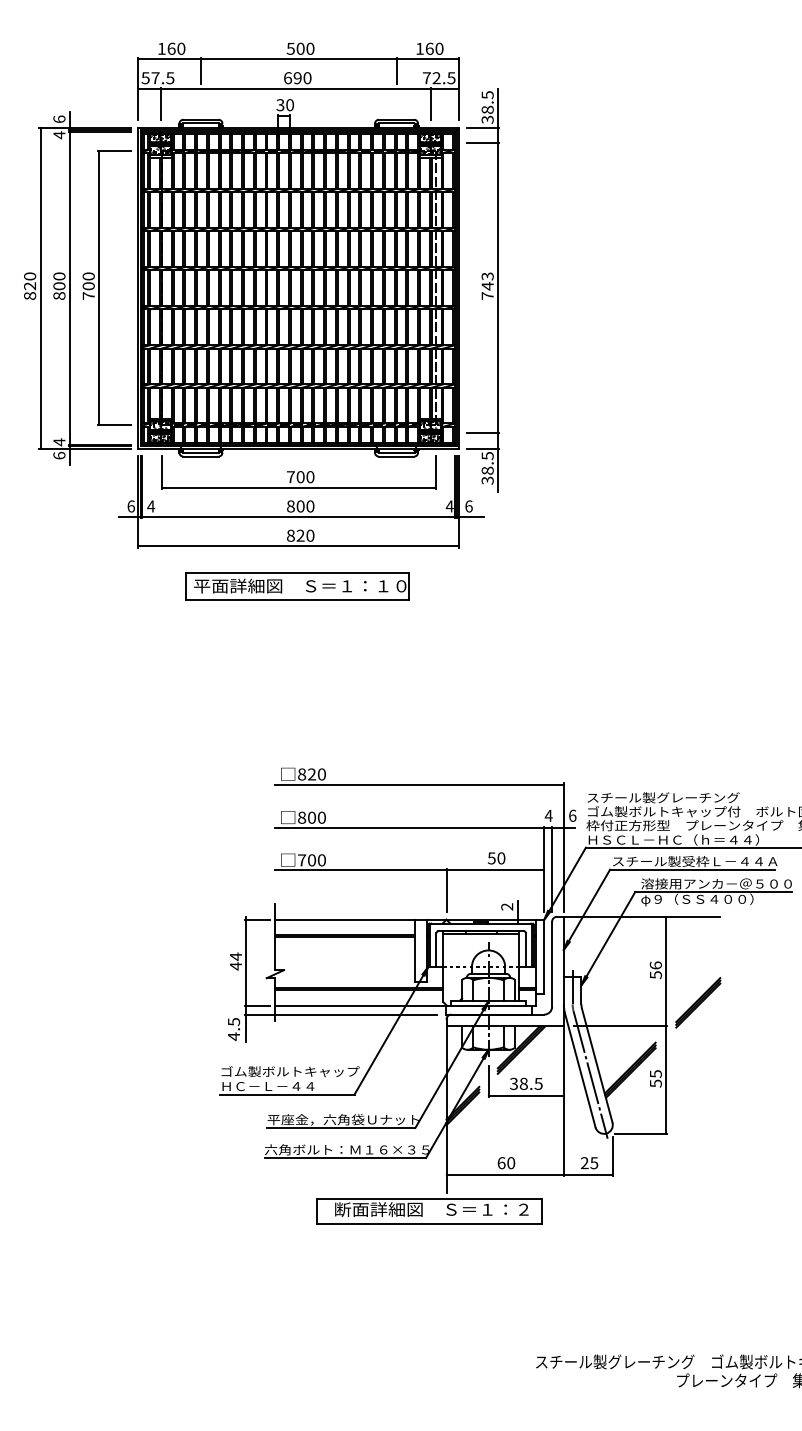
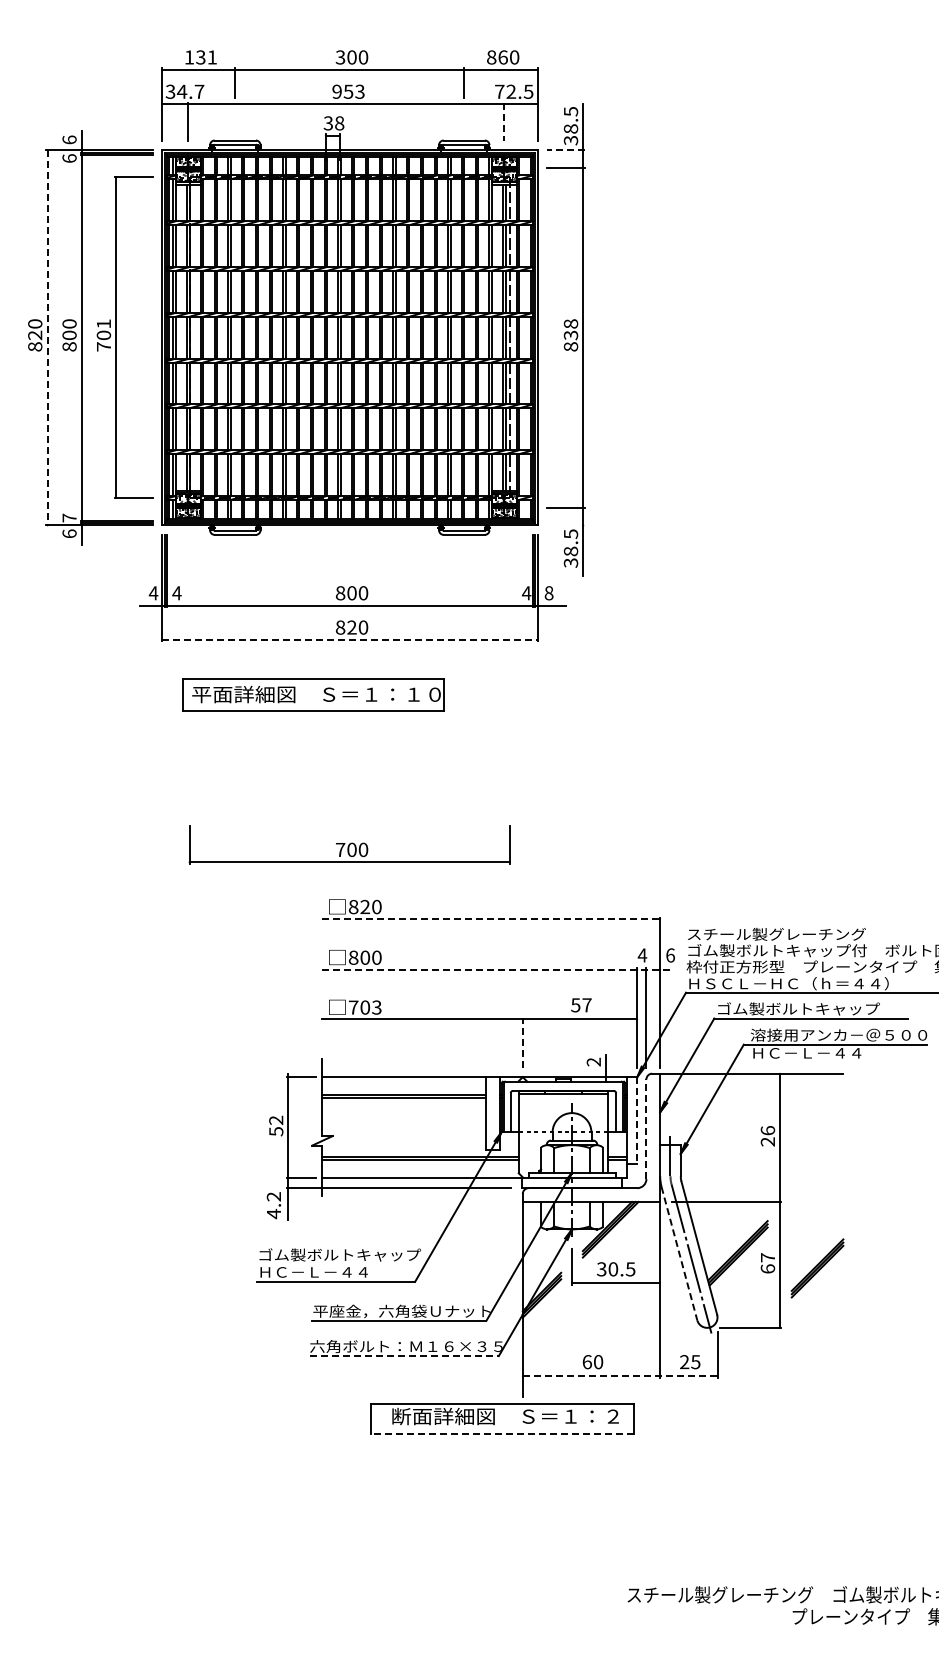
text: (176, 48) -> (206, 57), 160 -> 131
text: (290, 48) -> (340, 56), 500 -> 300
text: (419, 48) -> (491, 57), 160 -> 860
text: (158, 77) -> (185, 91), 57.5 -> 34.7
text: (297, 77) -> (348, 91), 690 -> 953
line: (430, 104) -> (504, 122), solid -> dashed
text: (289, 105) -> (339, 123), 30 -> 38
line: (482, 127) -> (565, 149), solid -> dashed
text: (59, 135) -> (69, 158), 4 -> 6
text: (88, 276) -> (103, 323), 700 -> 701
text: (487, 286) -> (570, 335), 743 -> 838
line: (40, 288) -> (47, 337), solid -> dashed
text: (59, 441) -> (69, 517), 4 -> 7
line: (482, 448) -> (565, 525), removed
part: (298, 472) -> (349, 844), moved
text: (131, 506) -> (153, 593), 6 -> 4
text: (468, 506) -> (548, 593), 6 -> 8
line: (298, 545) -> (349, 639), solid -> dashed
part: (297, 586) -> (313, 694), moved
line: (419, 784) -> (491, 918), solid -> dashed
line: (424, 827) -> (497, 969), solid -> dashed
text: (500, 858) -> (586, 1005), 50 -> 57
text: (321, 860) -> (376, 1007), 700 -> 703
text: (694, 861) -> (813, 1008), スチール製受枠Ｌ－４４Ａ -> ゴム製ボルトキャップ
line: (446, 890) -> (522, 1042), solid -> dashed
text: (697, 899) -> (816, 1053), φ９（ＳＳ４００） -> ＨＣ－Ｌ－４４
line: (544, 956) -> (637, 1120), solid -> dashed
text: (236, 961) -> (276, 1125), 44 -> 52
line: (552, 964) -> (646, 1129), solid -> dashed
text: (655, 974) -> (767, 1141), 56 -> 26
part: (698, 1002) -> (817, 1268), moved
text: (233, 1021) -> (273, 1196), 4.5 -> 4.2
line: (580, 1070) -> (679, 1253), solid -> dashed
text: (655, 1078) -> (767, 1263), 55 -> 67
text: (523, 1084) -> (613, 1269), 38.5 -> 30.5
line: (345, 1158) -> (404, 1356), solid -> dashed
line: (529, 1175) -> (620, 1376), solid -> dashed
line: (429, 1224) -> (502, 1433), solid -> dashed

